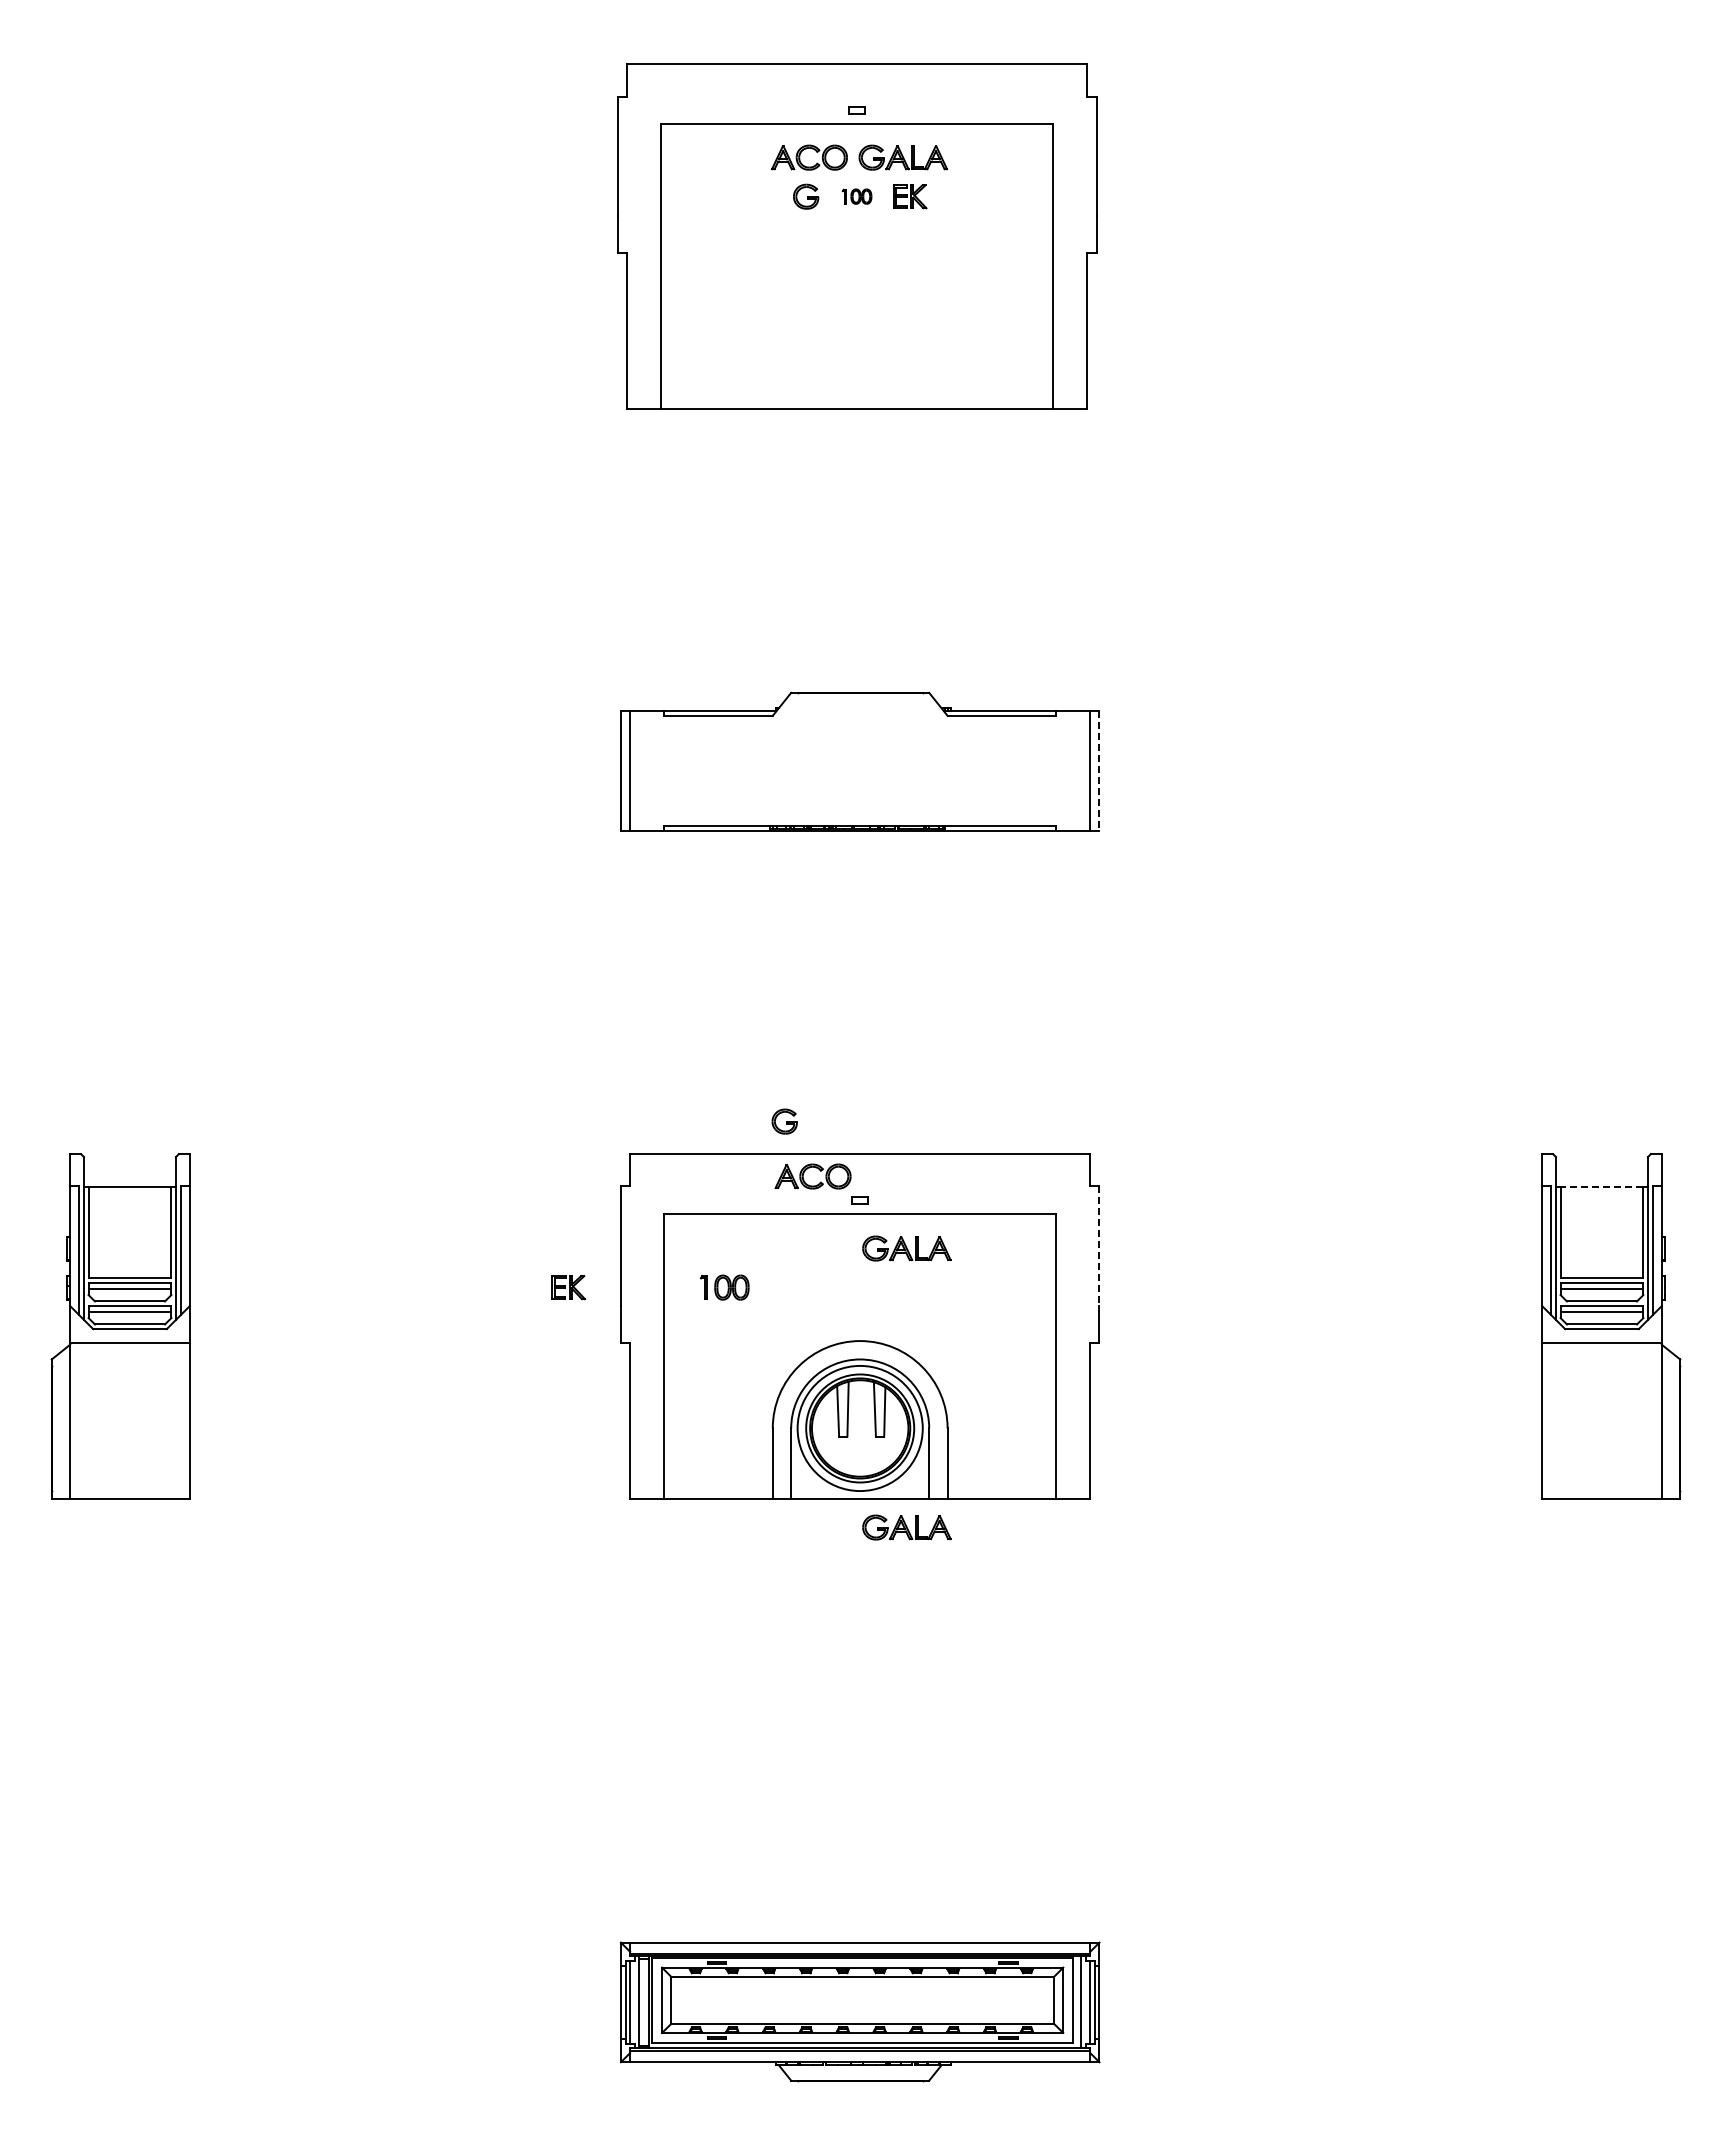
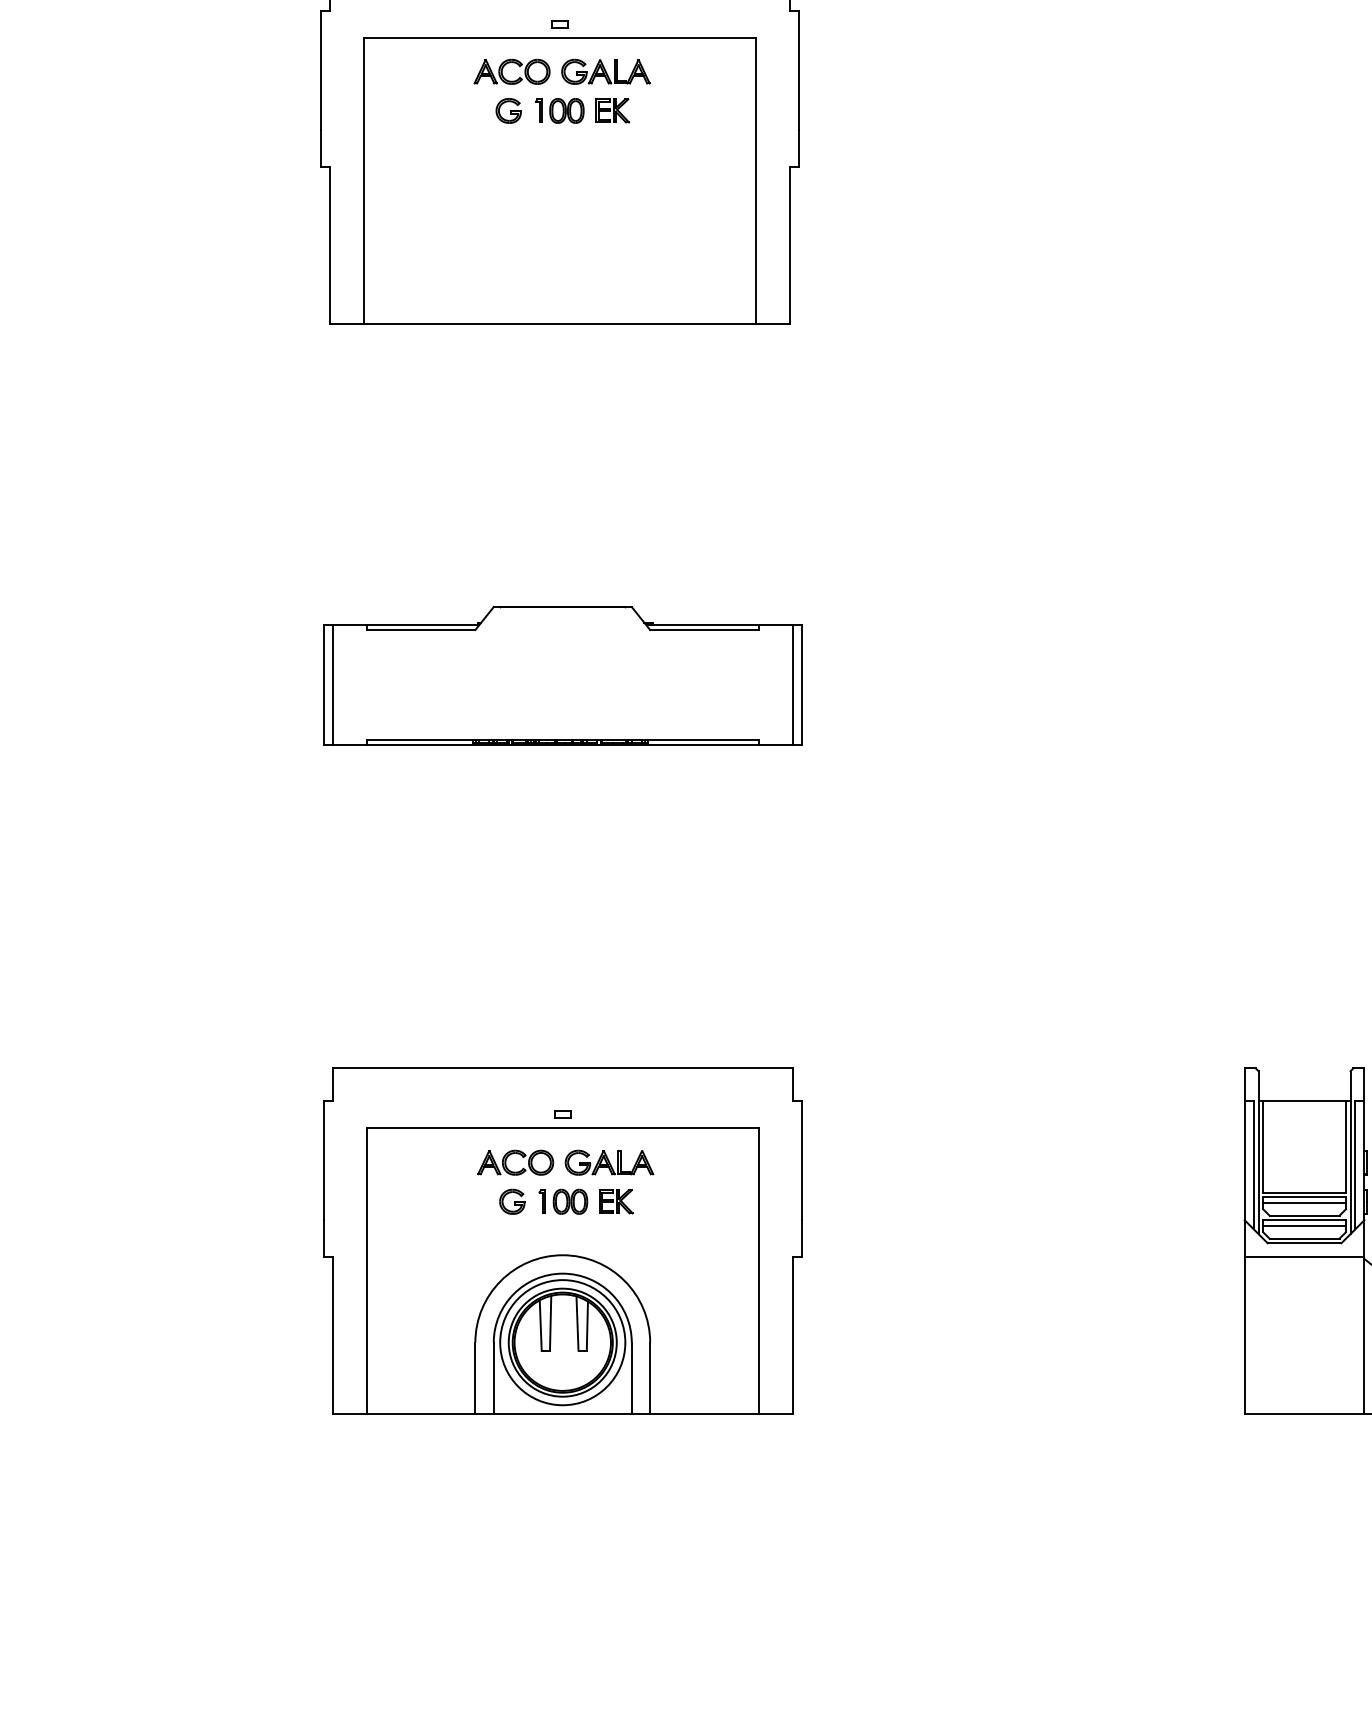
part: (856, 196) -> (559, 110), size x1.67
line: (1099, 771) -> (802, 685), dashed -> solid
part: (784, 1121) -> (512, 1201), moved
part: (806, 1170) -> (509, 1156), moved
line: (1601, 1186) -> (1304, 1100), dashed -> solid
line: (1099, 1246) -> (802, 1160), dashed -> solid
part: (568, 1287) -> (616, 1201), moved
part: (724, 1287) -> (563, 1201), moved
part: (906, 1527) -> (609, 1441), removed

